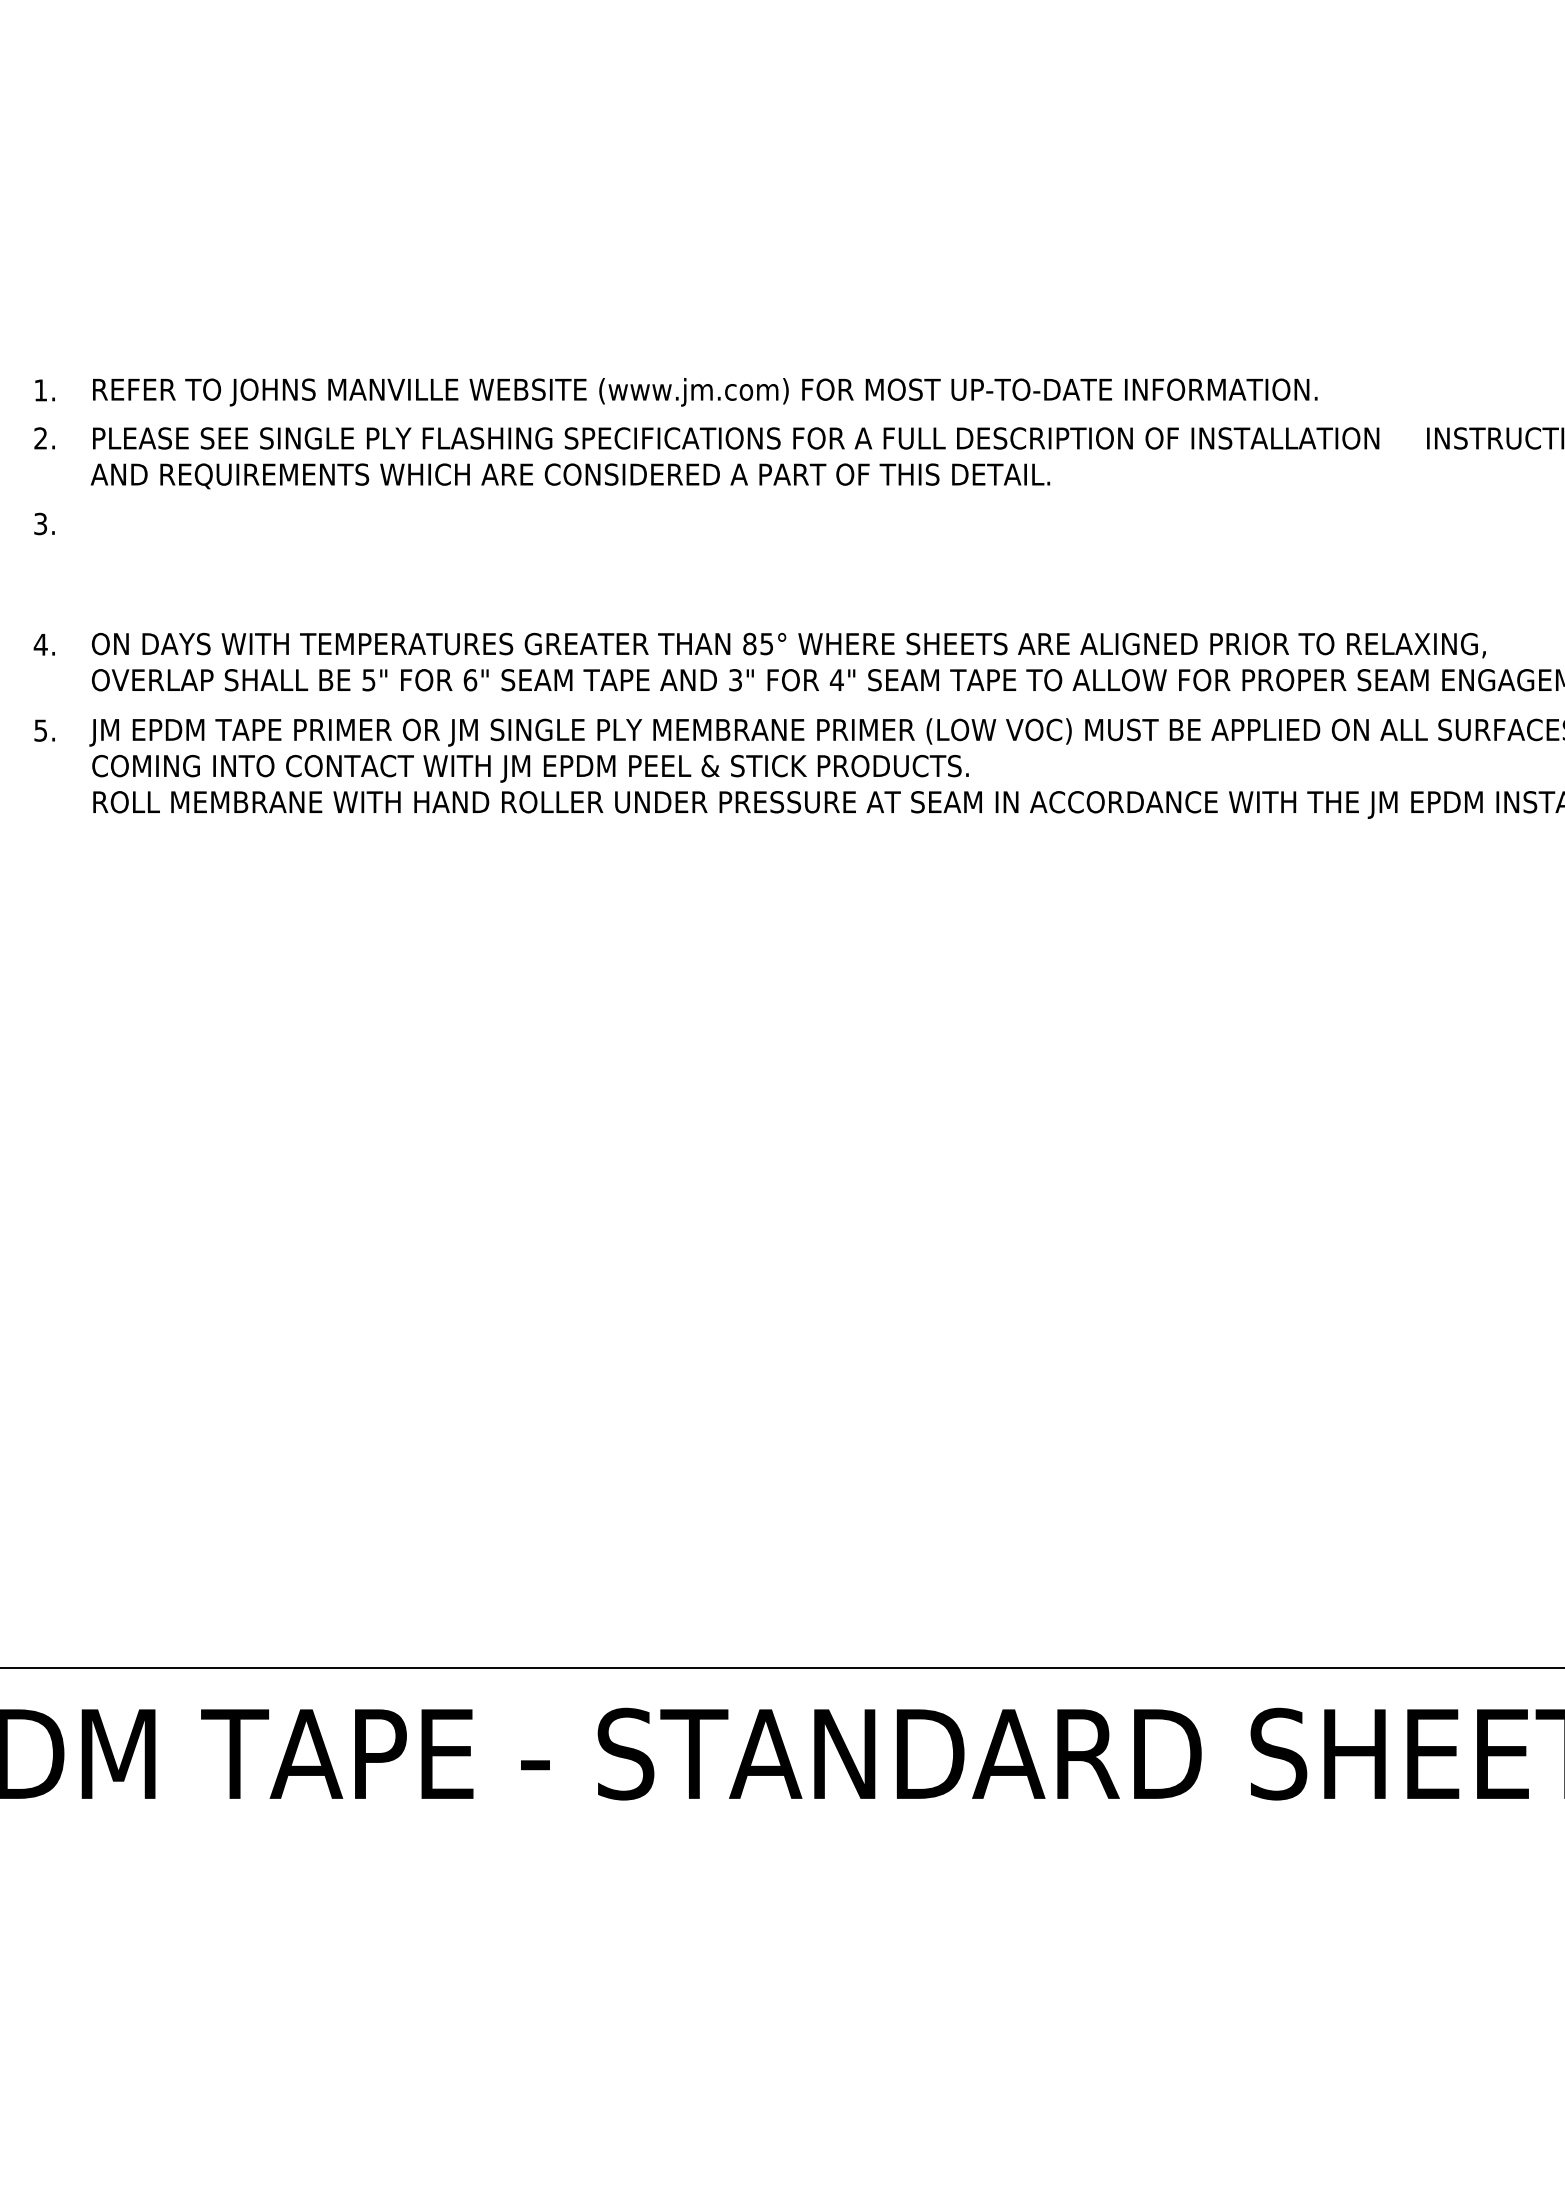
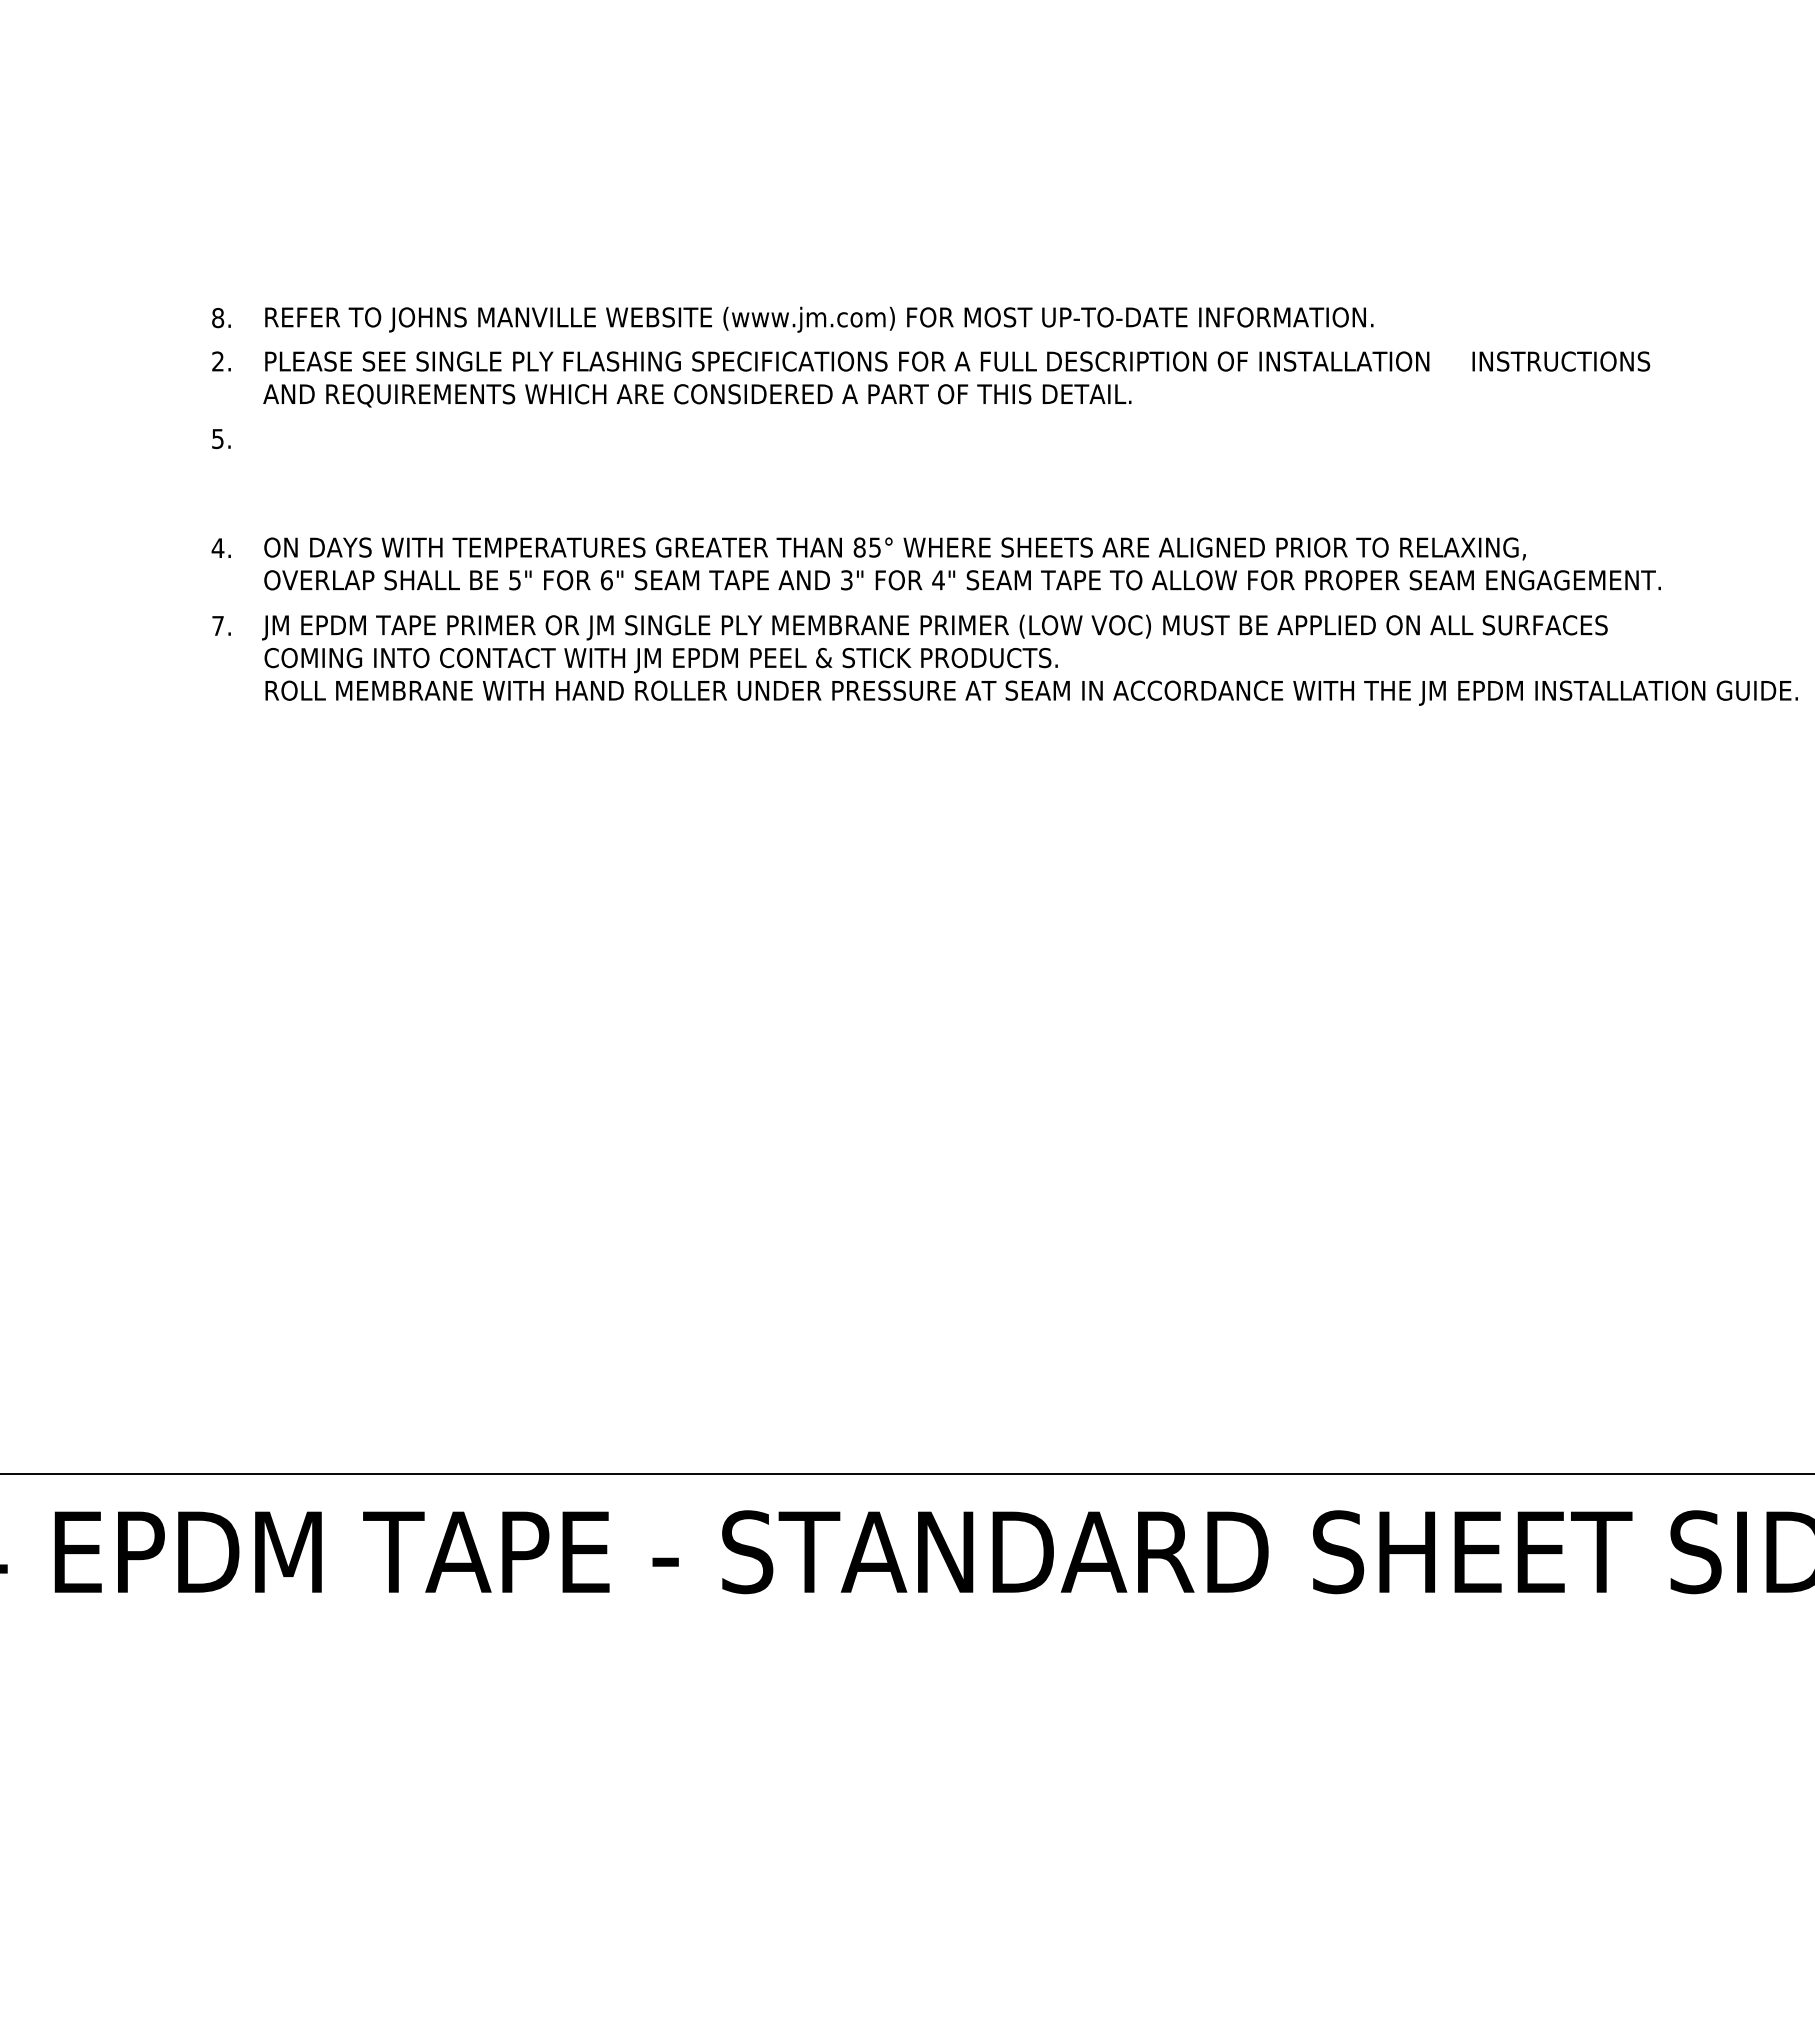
text: (41, 390) -> (218, 318), 1. -> 8.
text: (40, 523) -> (217, 438), 3. -> 5.
text: (40, 731) -> (217, 626), 5. -> 7.

